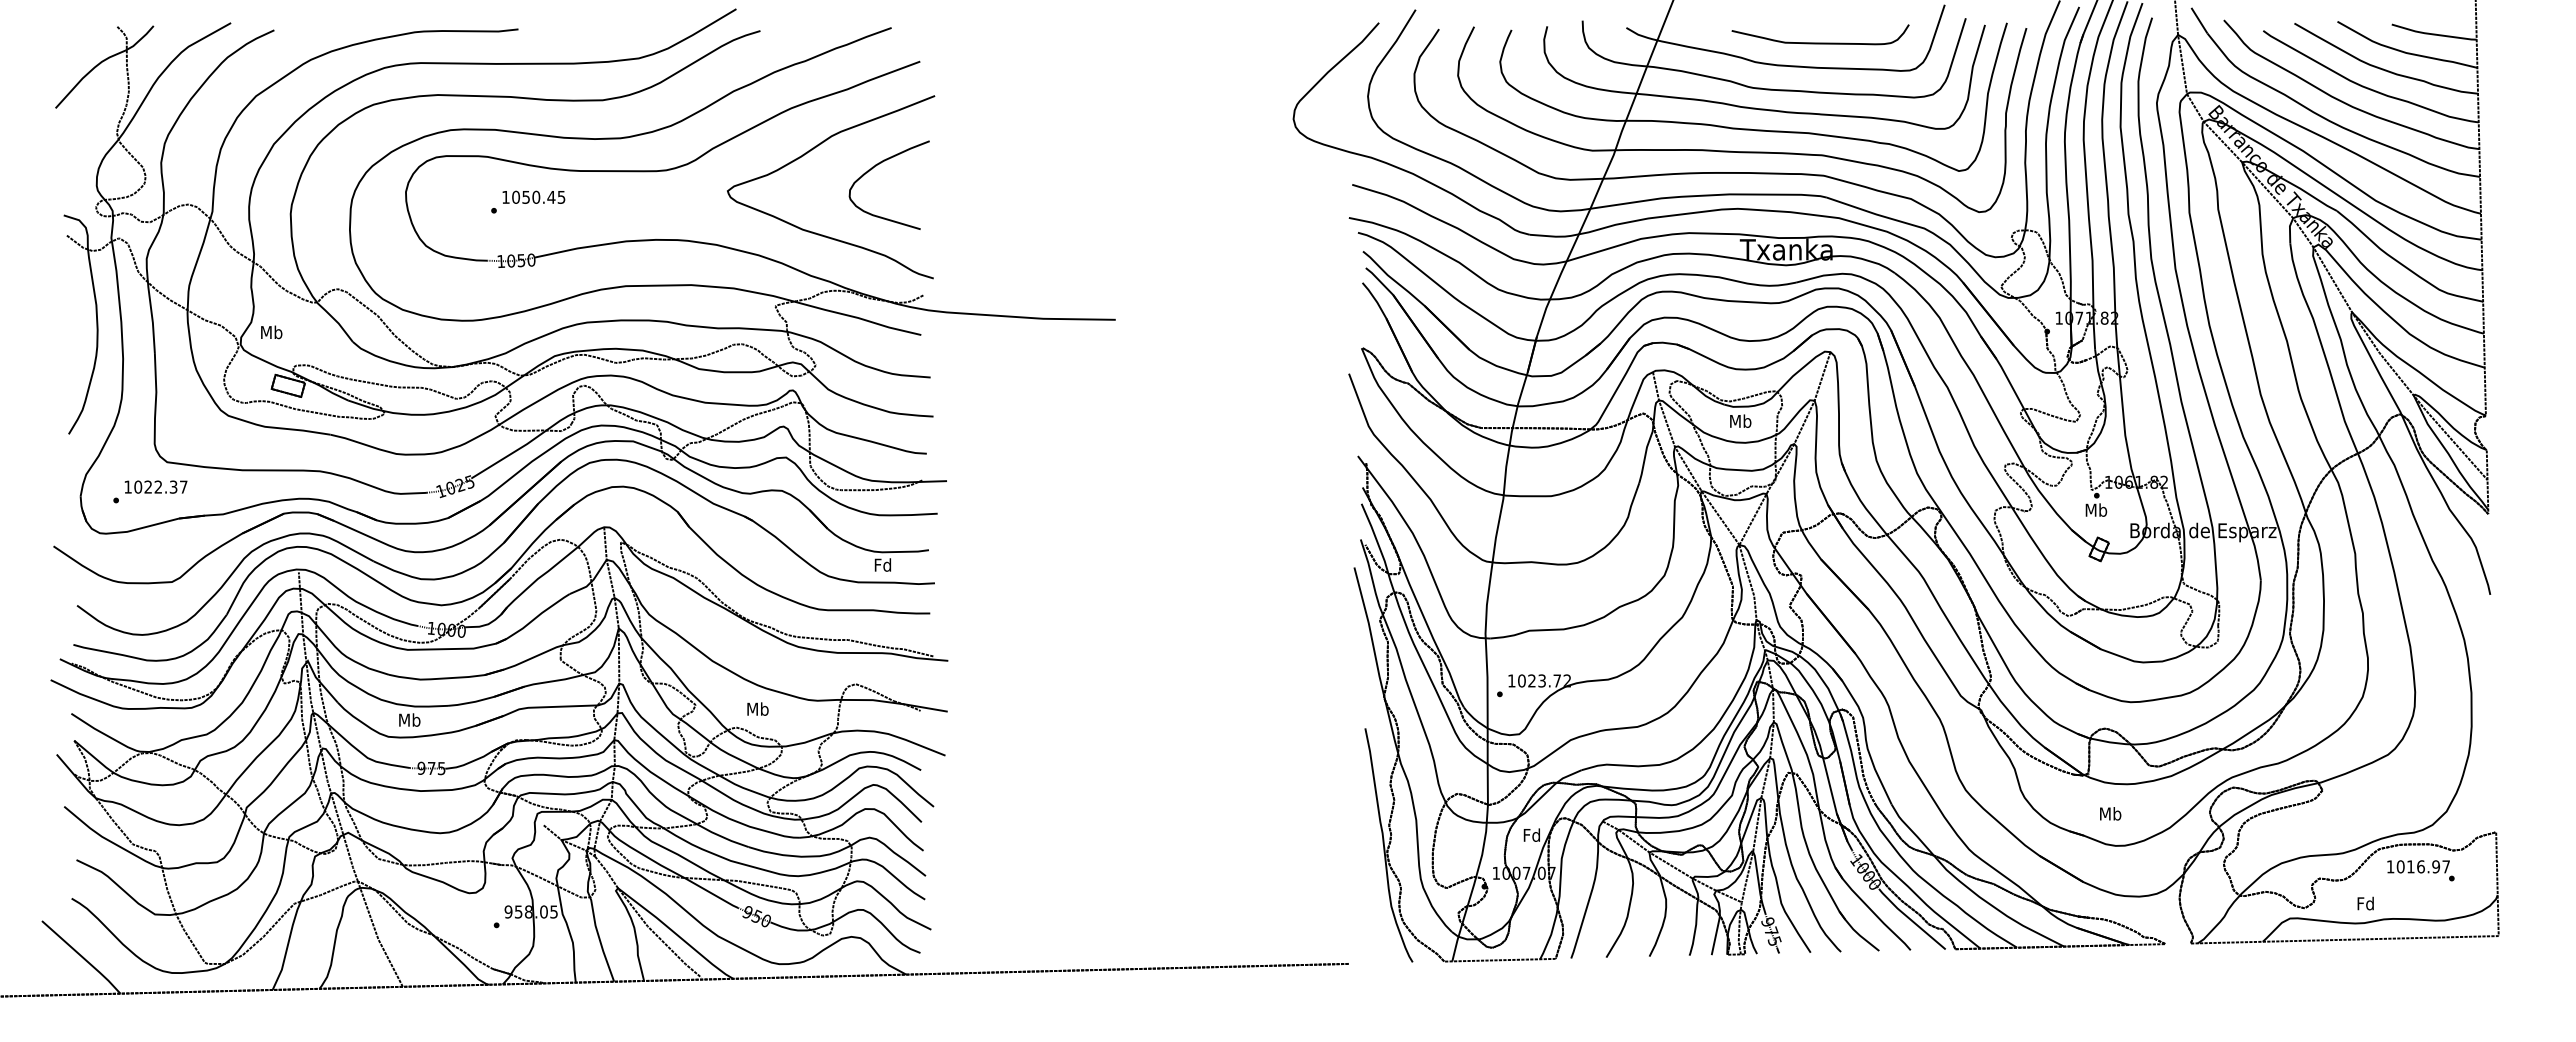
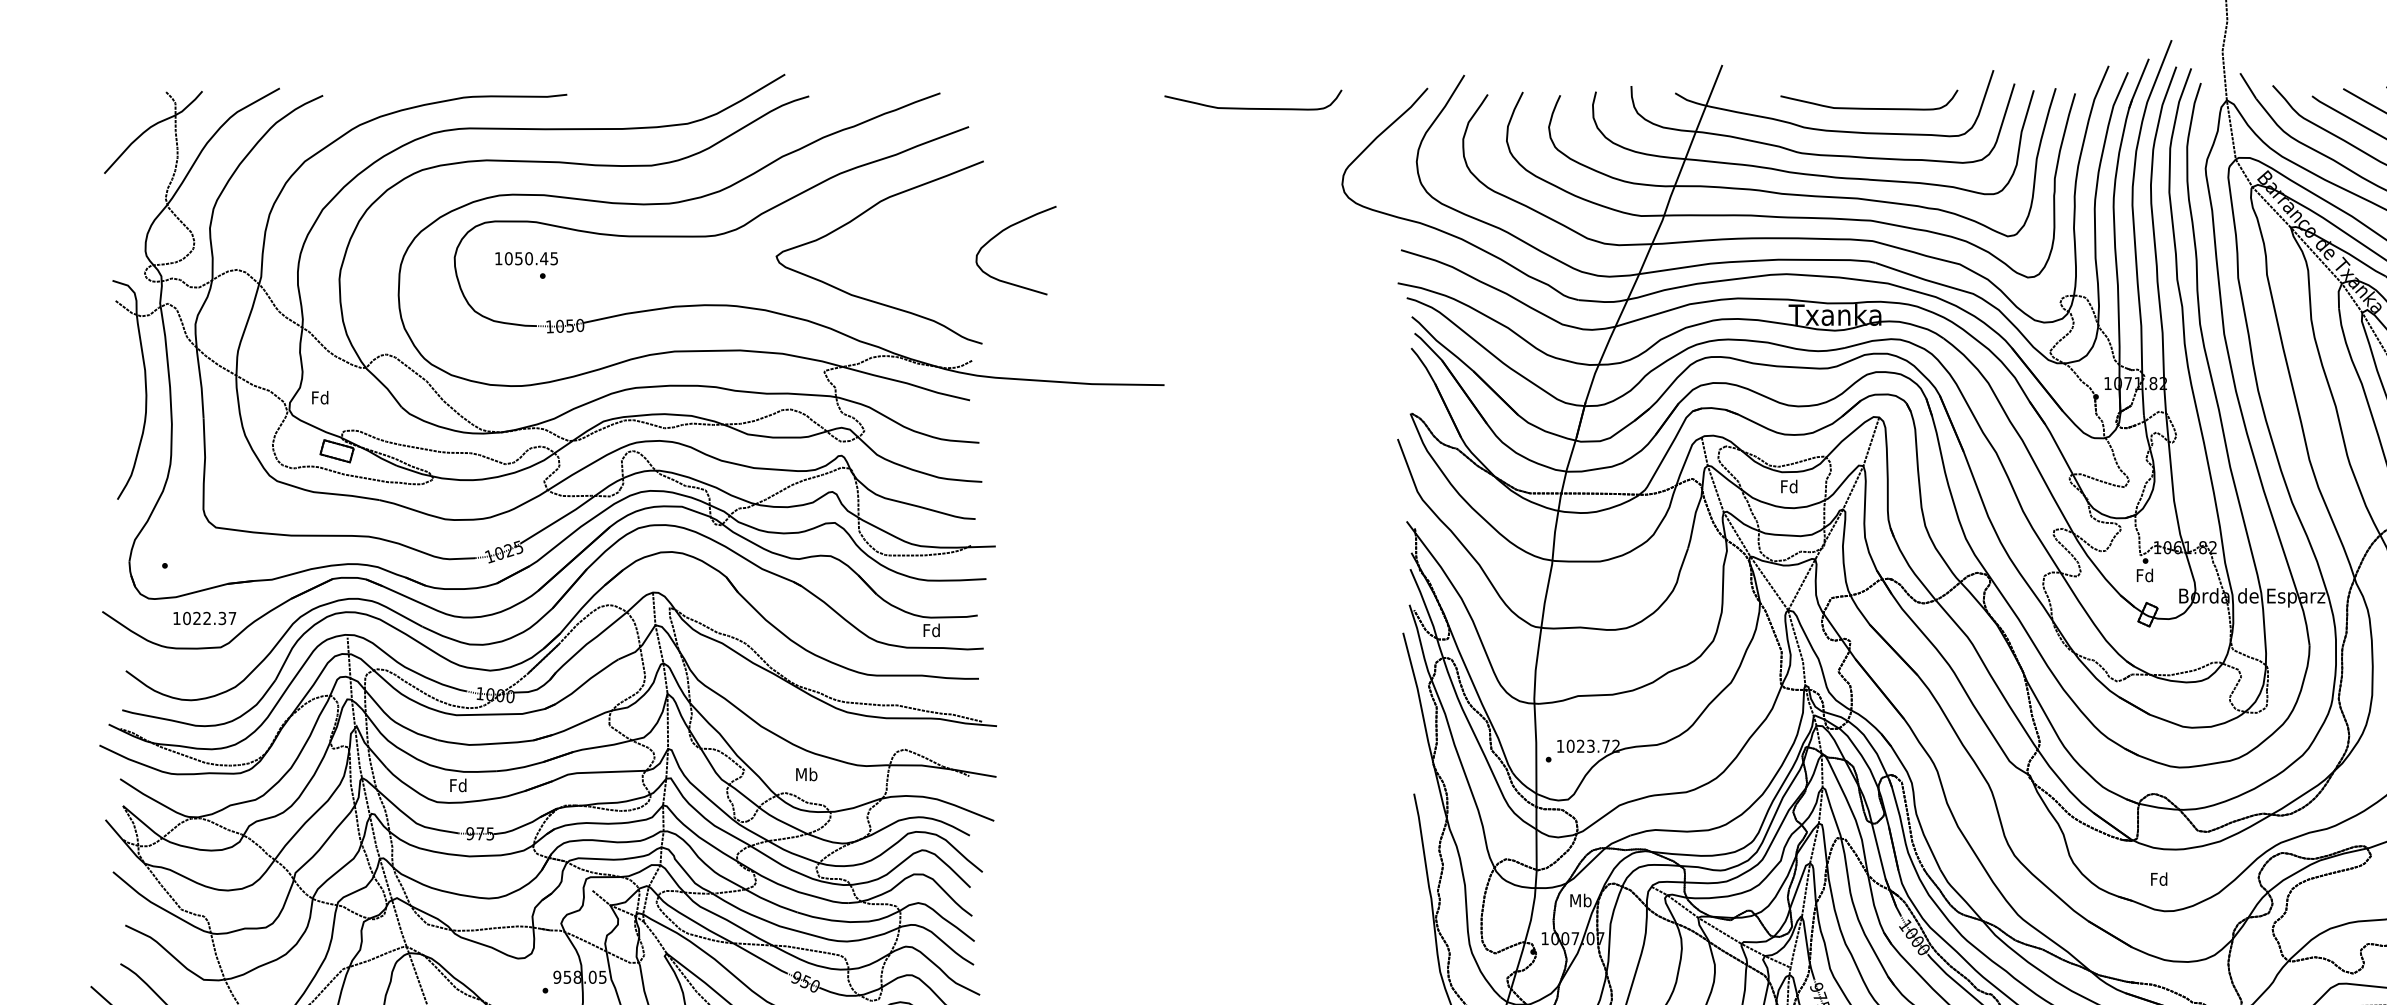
curve: (1204, 42) -> (1253, 107), added
curve: (876, 166) -> (1003, 231), moved
text: (533, 196) -> (526, 257), moved
text: (271, 332) -> (320, 397), Mb -> Fd
text: (1740, 420) -> (1789, 485), Mb -> Fd
text: (155, 486) -> (204, 617), moved
text: (2096, 509) -> (2145, 574), Mb -> Fd
text: (409, 719) -> (458, 784), Mb -> Fd
text: (2110, 813) -> (2159, 878), Mb -> Fd
text: (1531, 834) -> (1580, 899), Fd -> Mb

